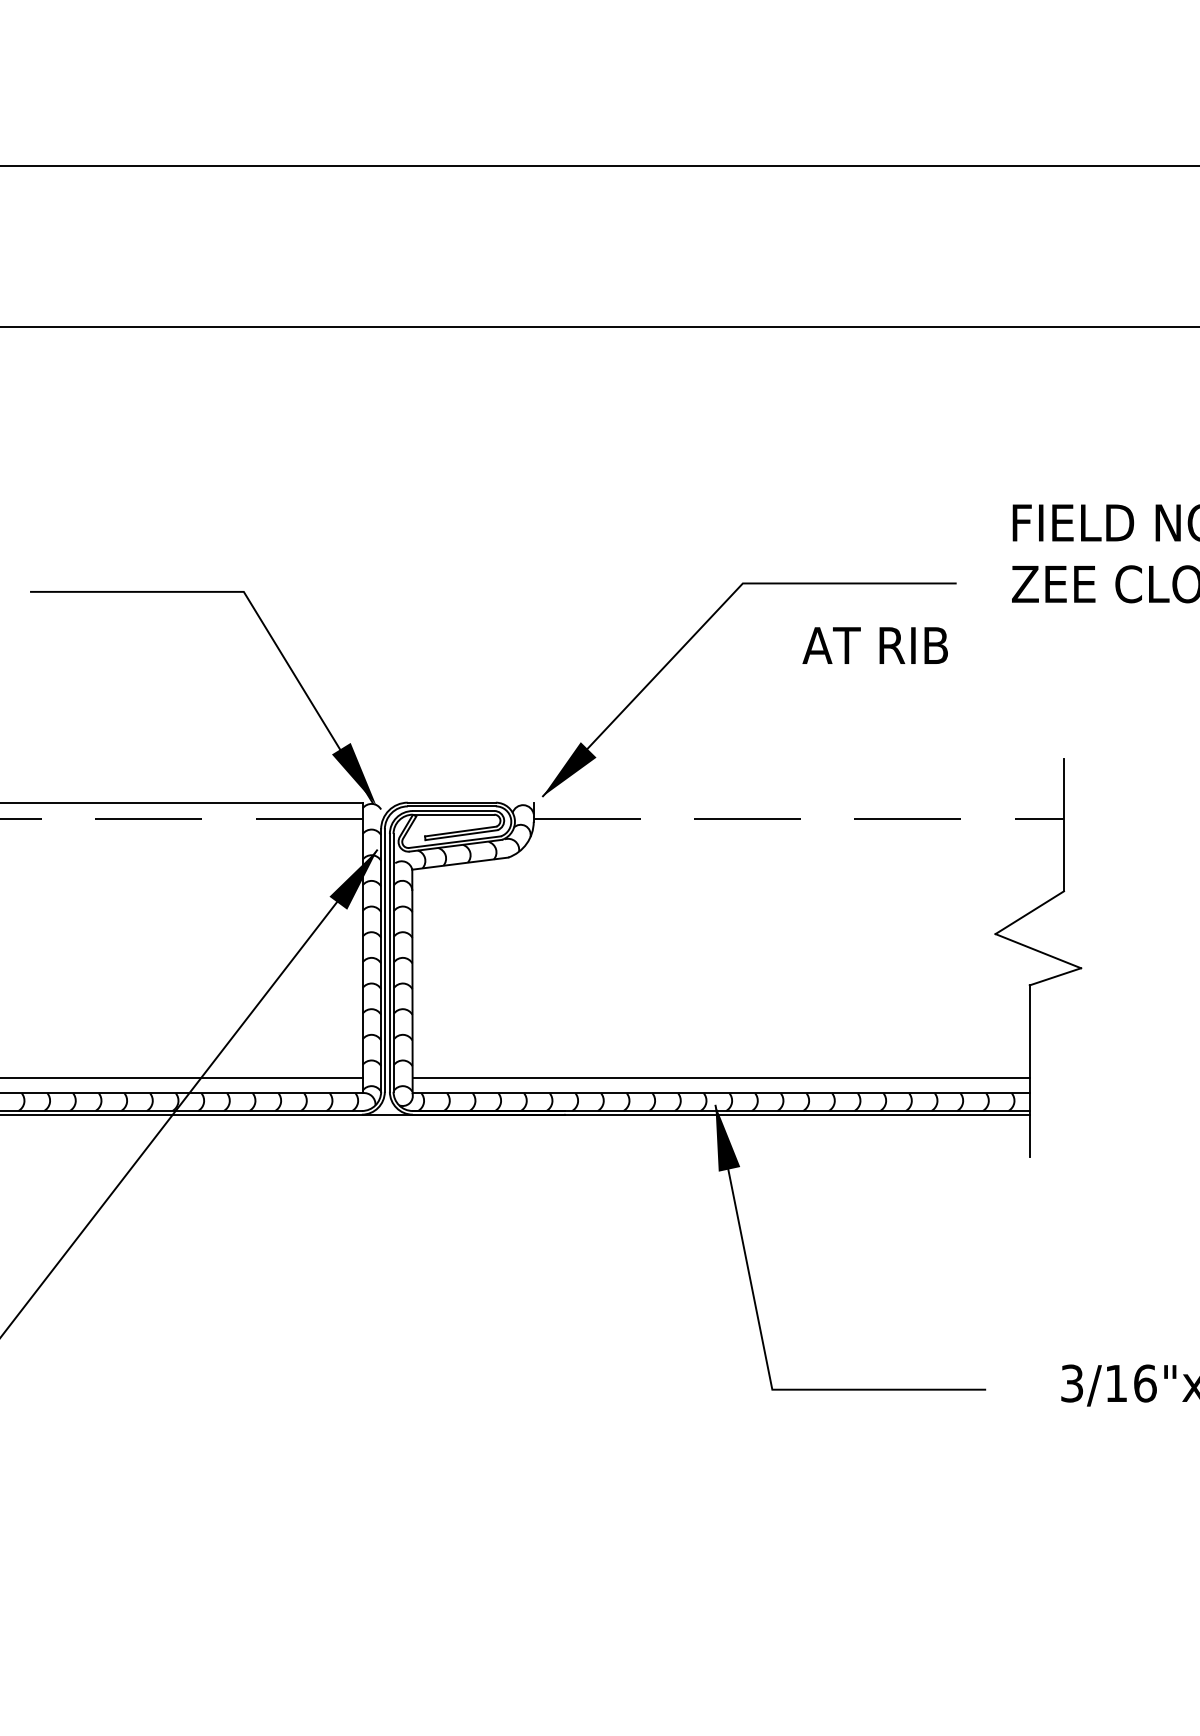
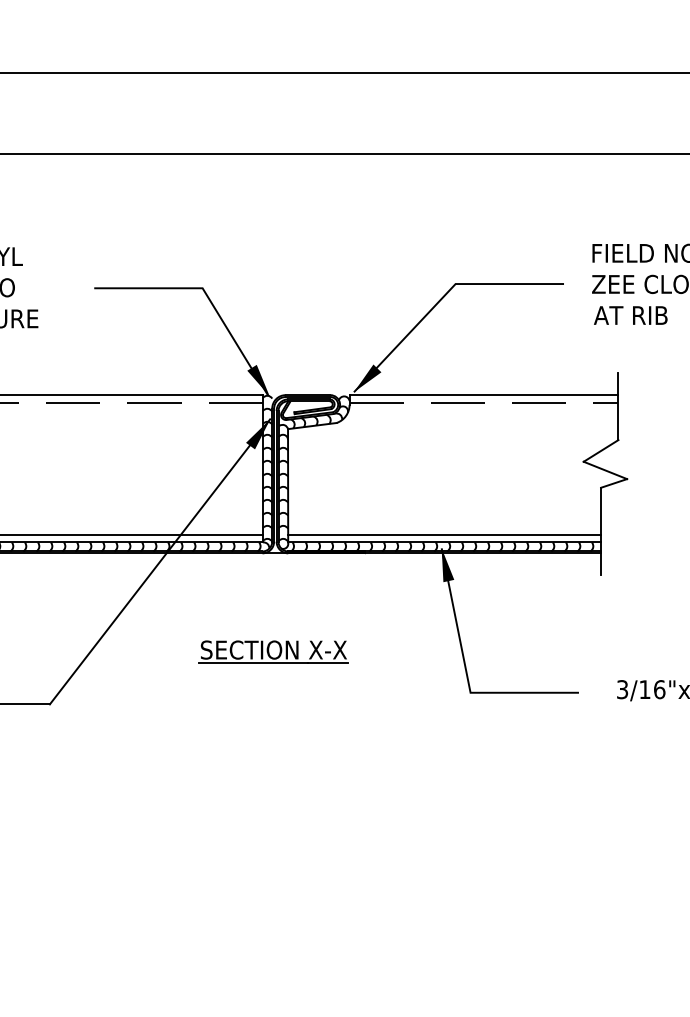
text: (874, 645) -> (630, 315), moved
line: (797, 803) -> (483, 395), added
part: (383, 1308) -> (273, 651), added

